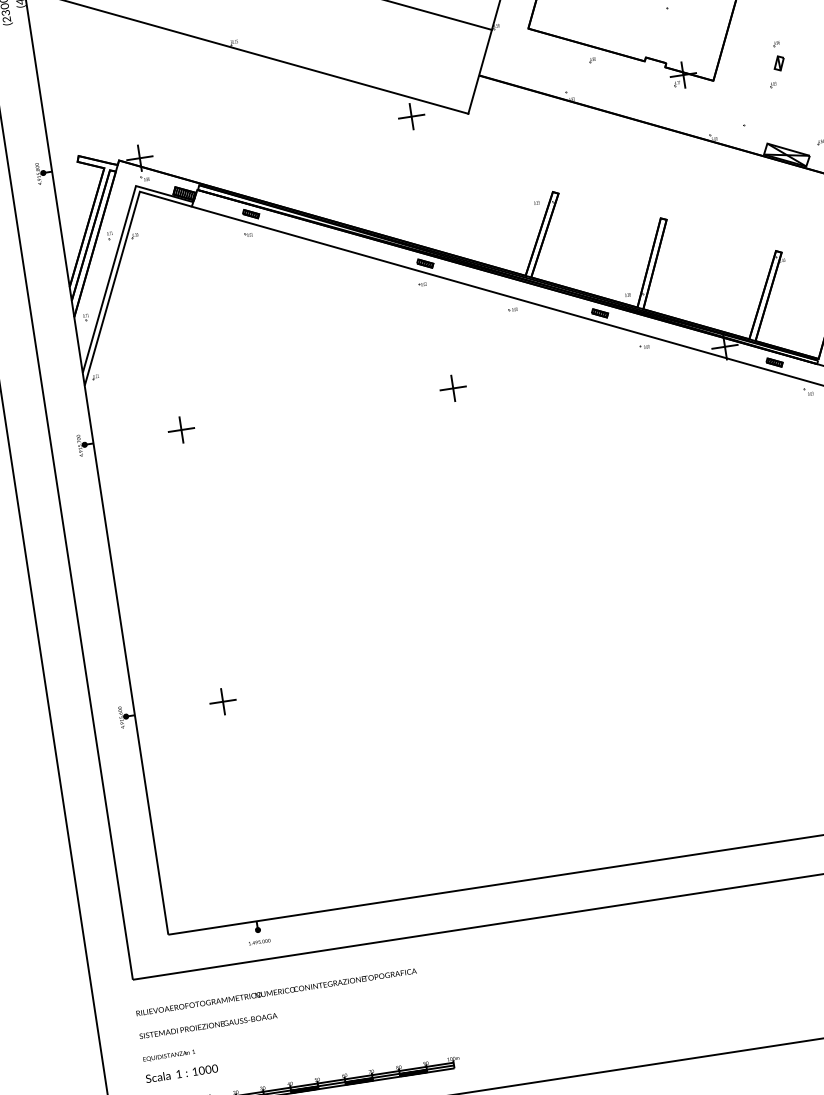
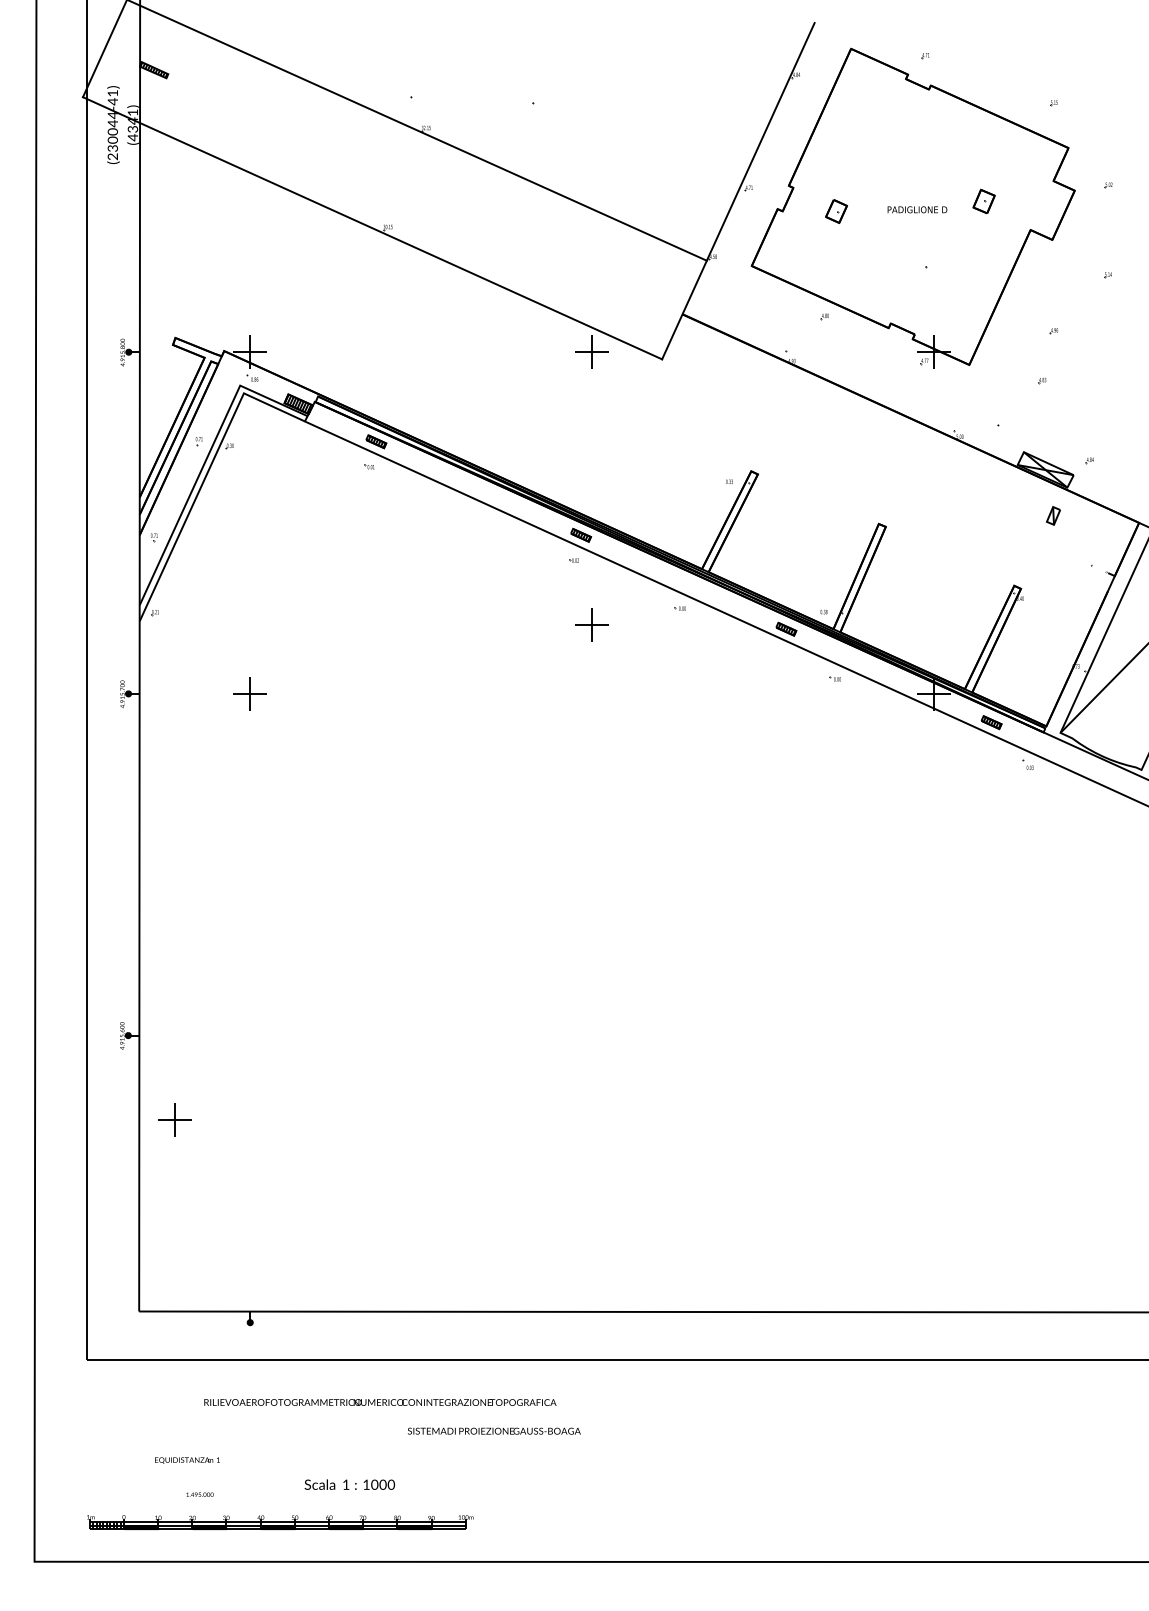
part: (778, 63) -> (1052, 515), moved
part: (452, 388) -> (591, 624), moved
part: (222, 701) -> (174, 1119), moved
text: (259, 941) -> (199, 1494), moved
text: (276, 992) -> (380, 1402), moved
text: (207, 1025) -> (493, 1430), moved
text: (169, 1055) -> (187, 1460), moved
text: (181, 1073) -> (349, 1484), moved

